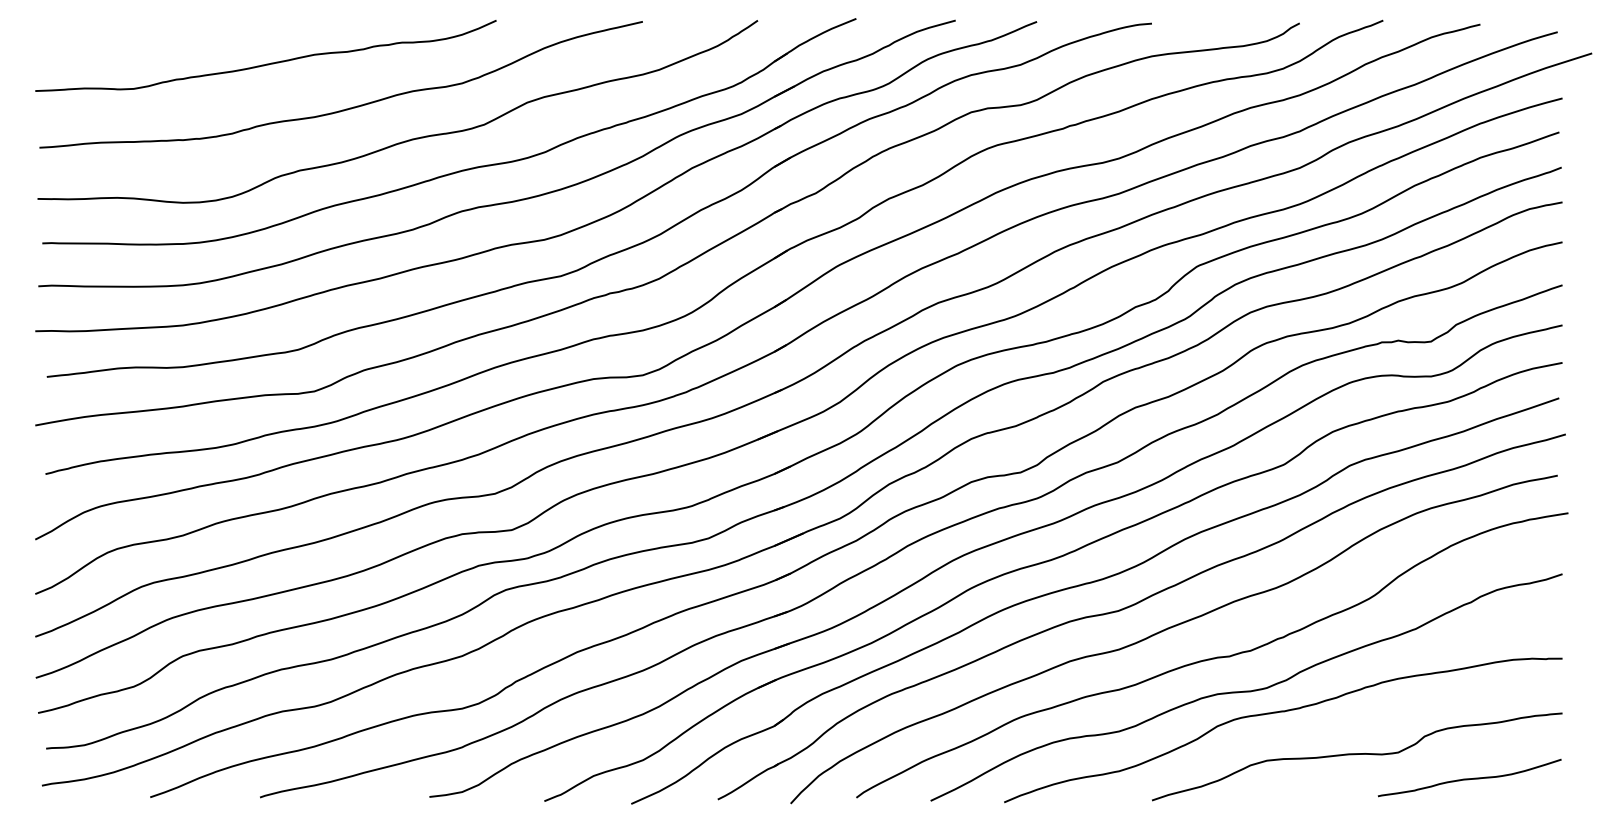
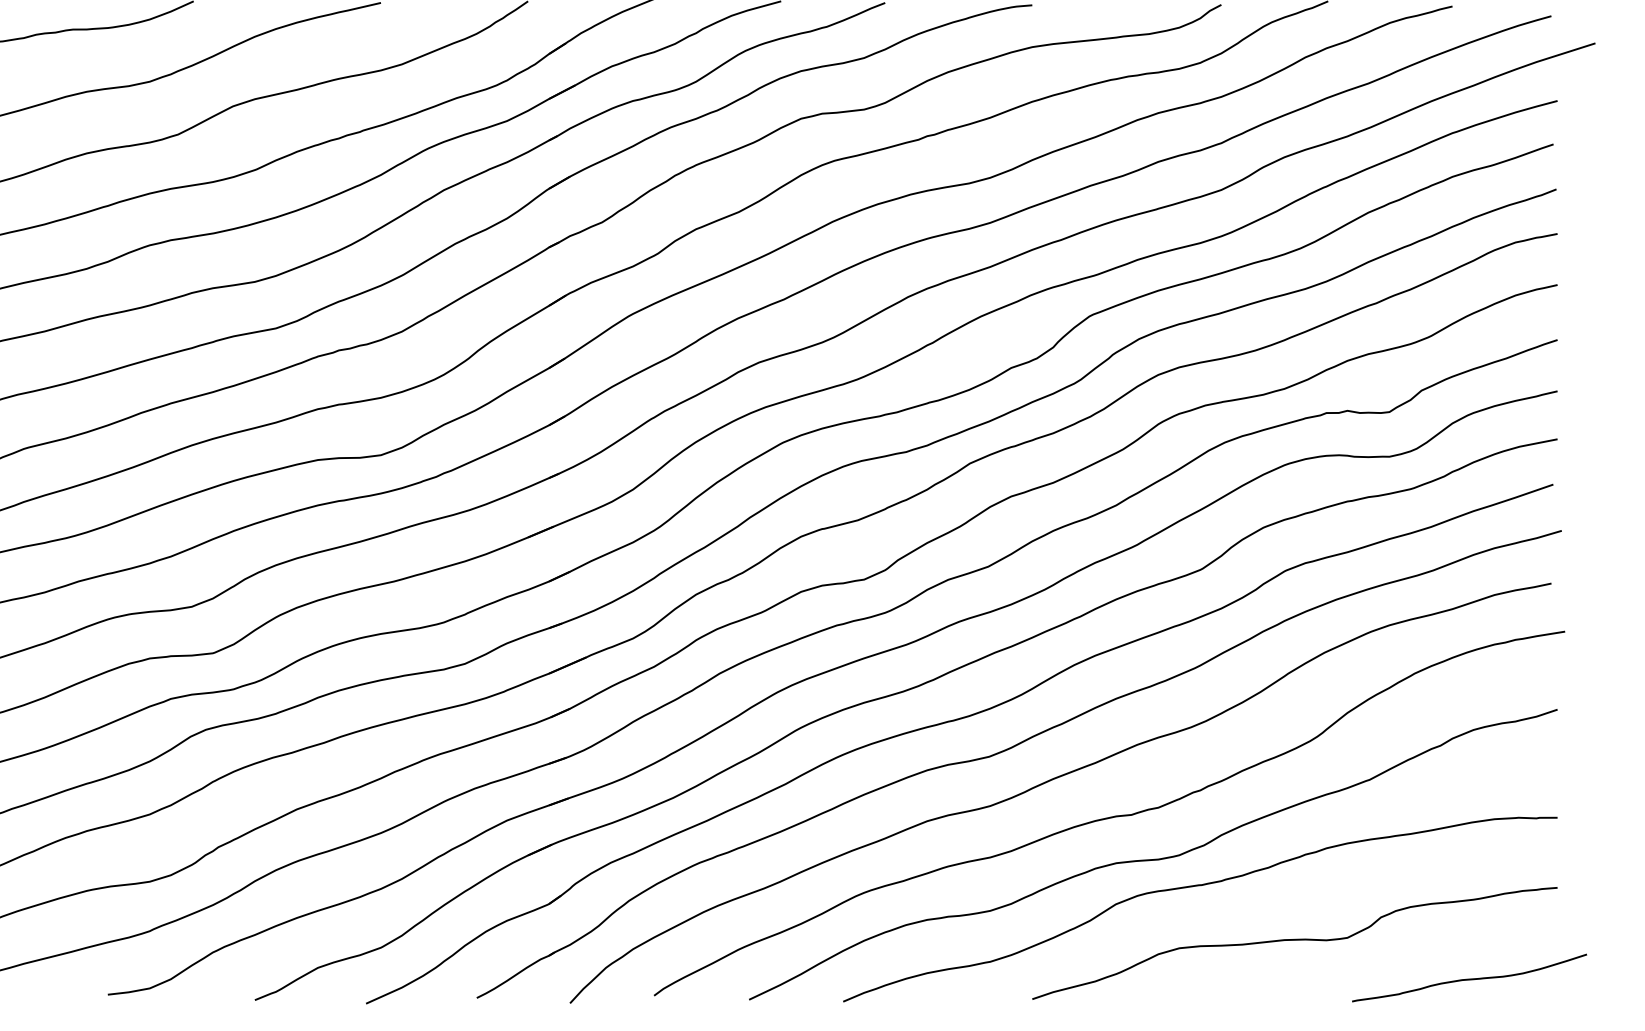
curve: (1469, 778) -> (1469, 978), moved

